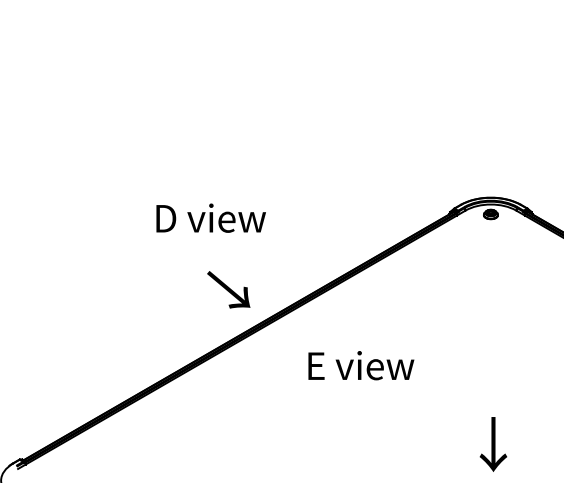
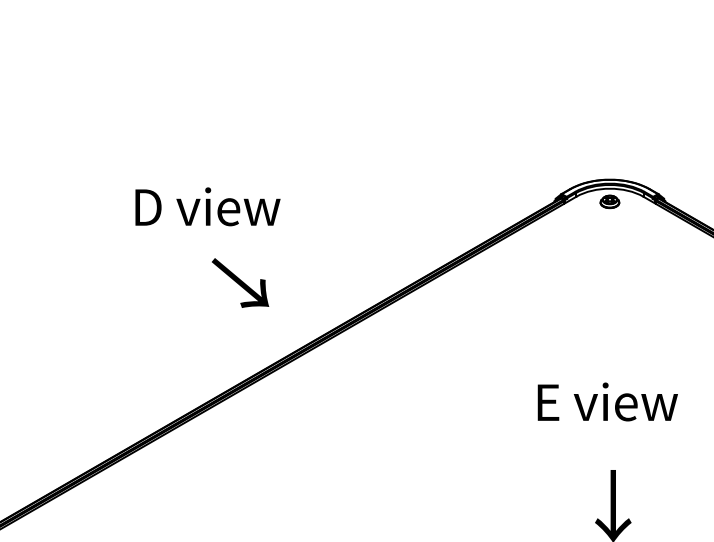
text: (210, 217) -> (207, 205), moved
text: (228, 289) -> (240, 282), moved
text: (361, 365) -> (608, 401), moved

